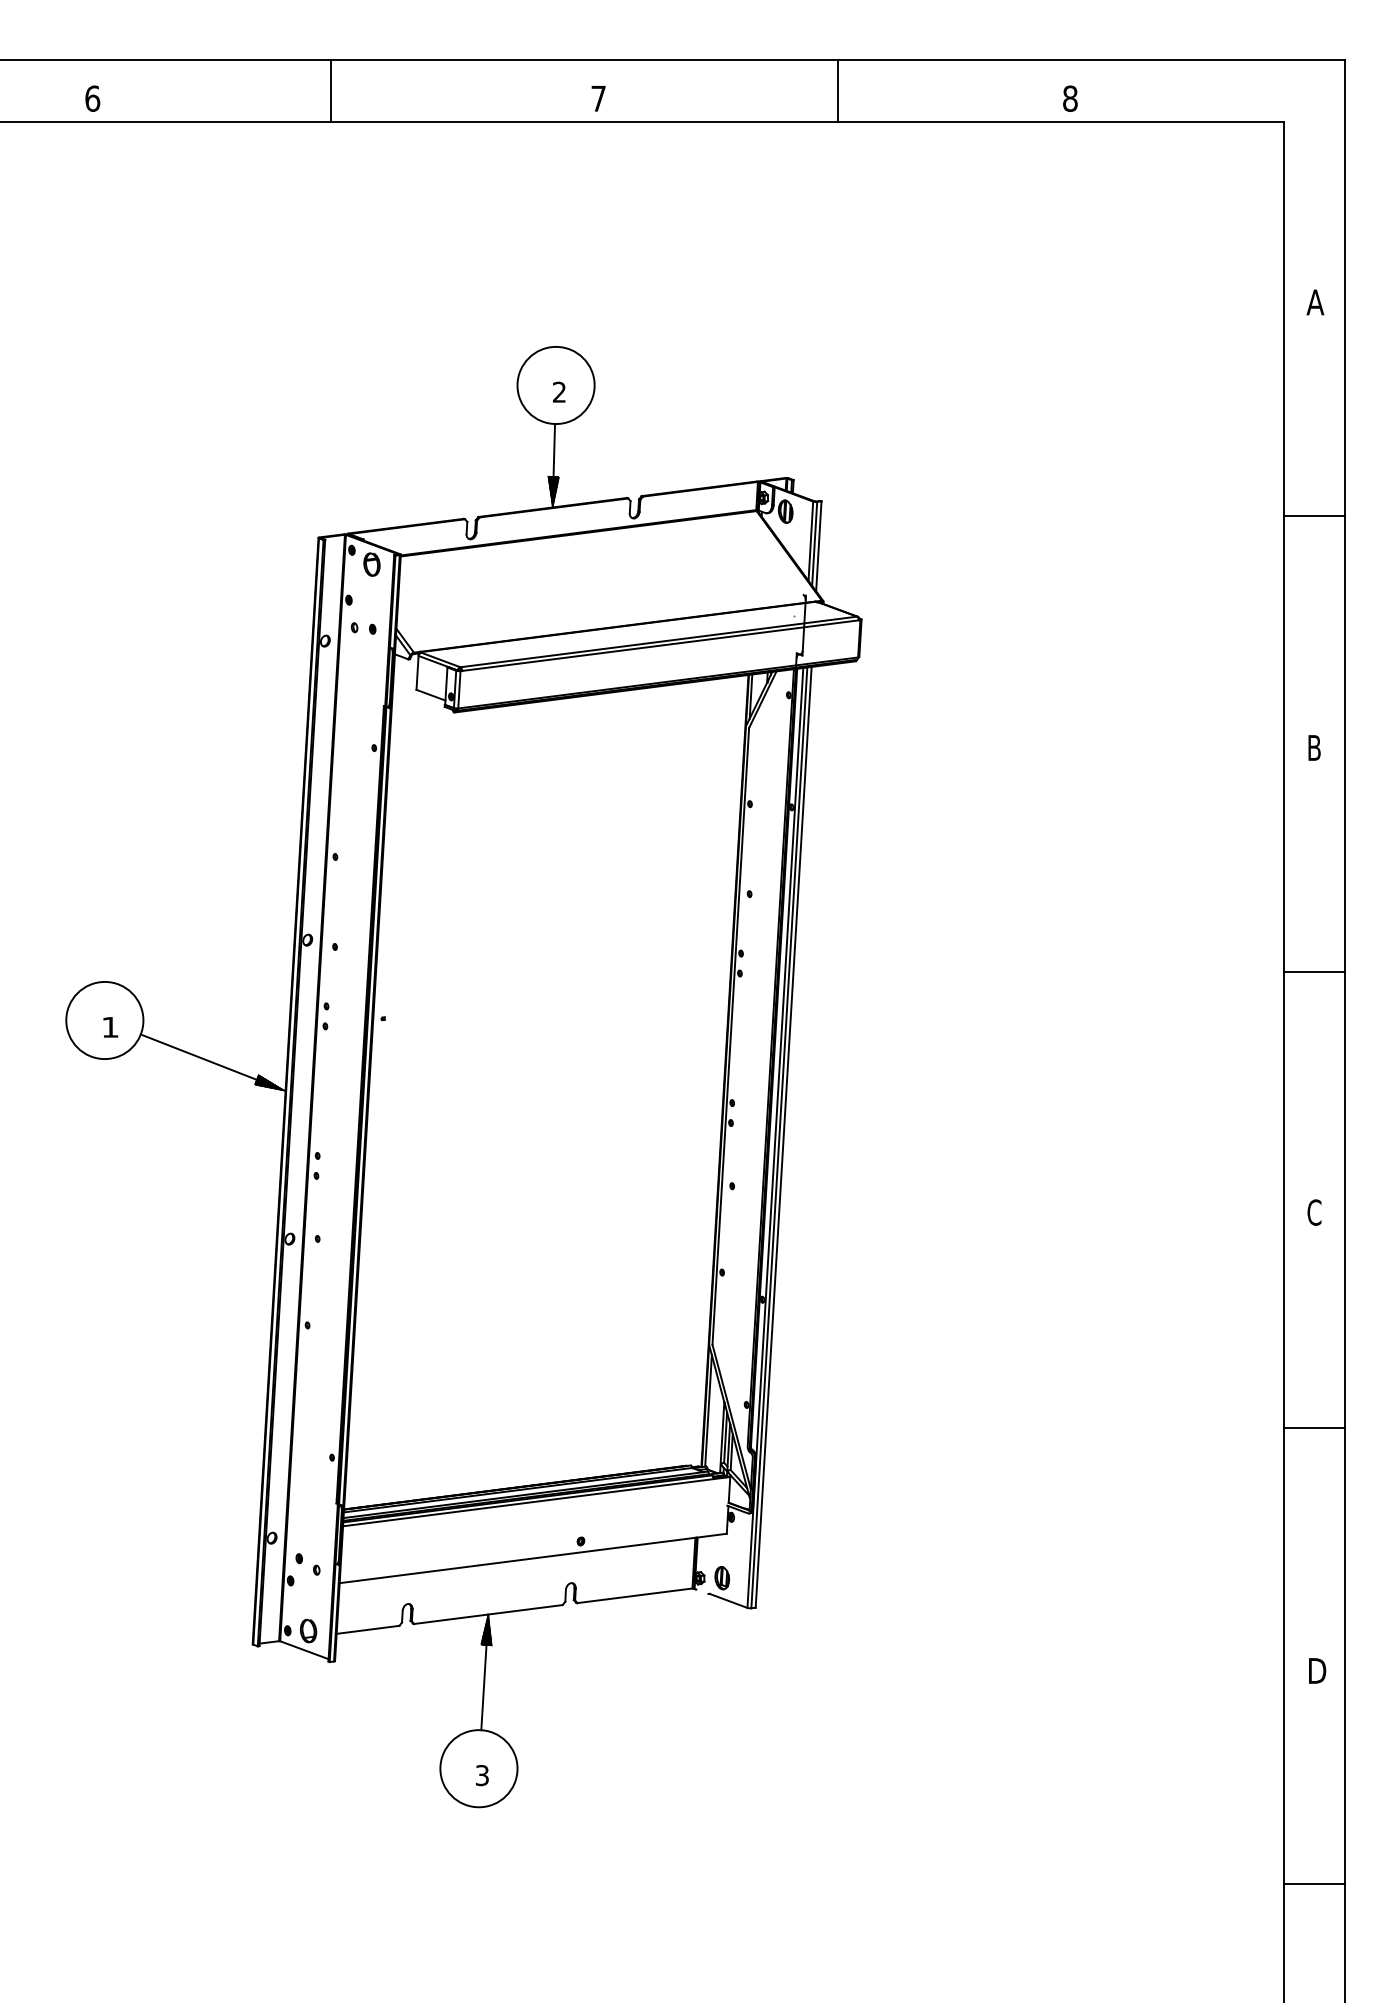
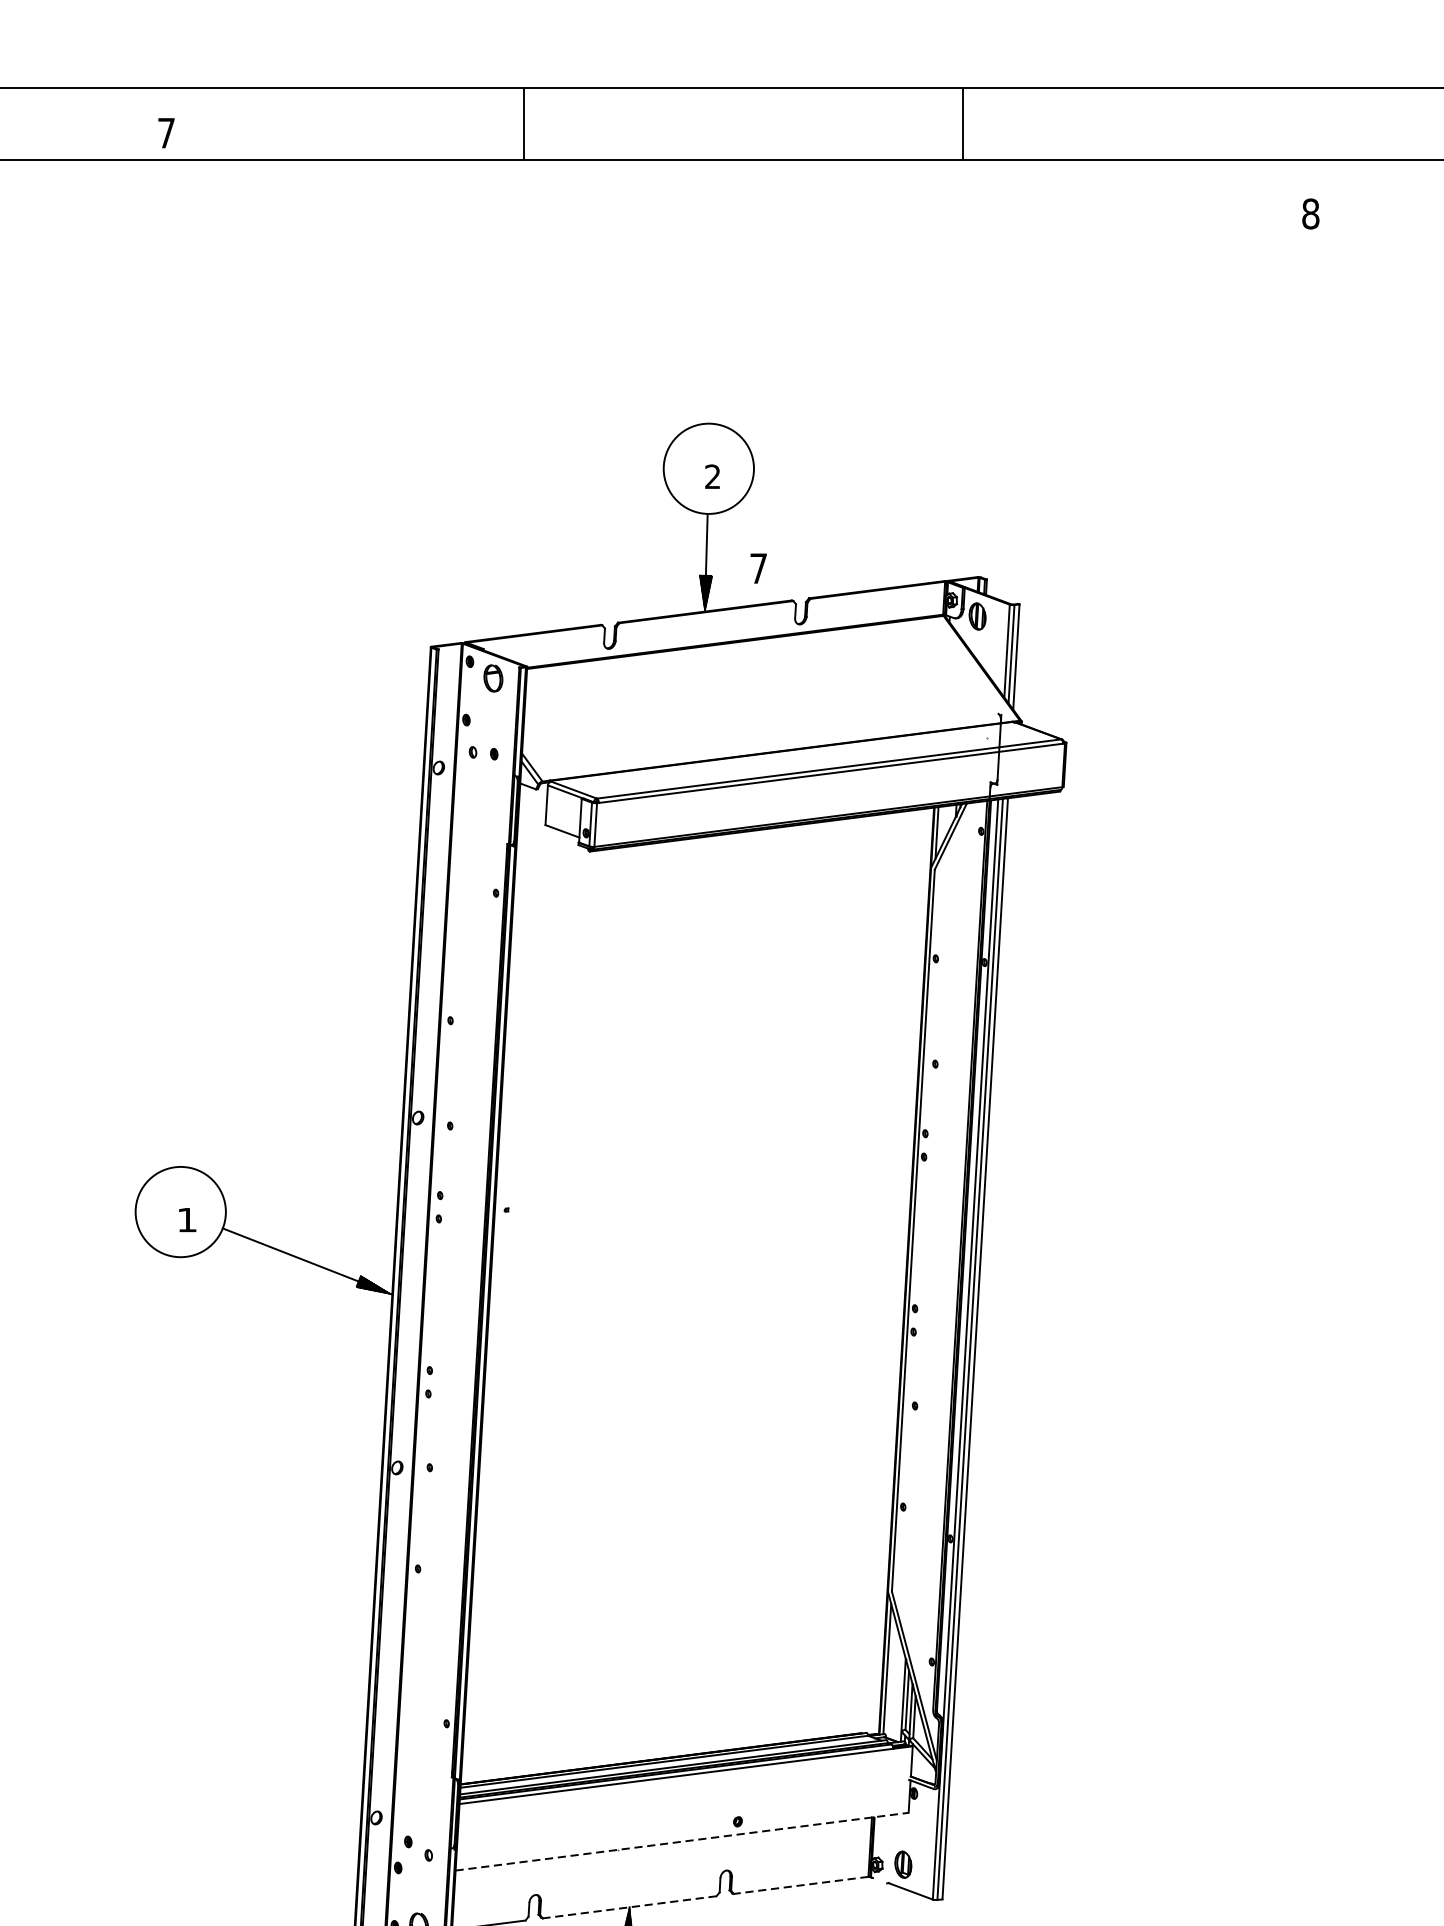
line: (330, 90) -> (523, 123), moved
line: (837, 90) -> (962, 123), moved
text: (92, 98) -> (166, 132), 6 -> 7
text: (598, 98) -> (758, 568), moved
text: (1070, 98) -> (1310, 213), moved
line: (533, 1558) -> (682, 1841), solid -> dashed
line: (634, 1595) -> (800, 1885), solid -> dashed
line: (488, 1614) -> (629, 1907), solid -> dashed

